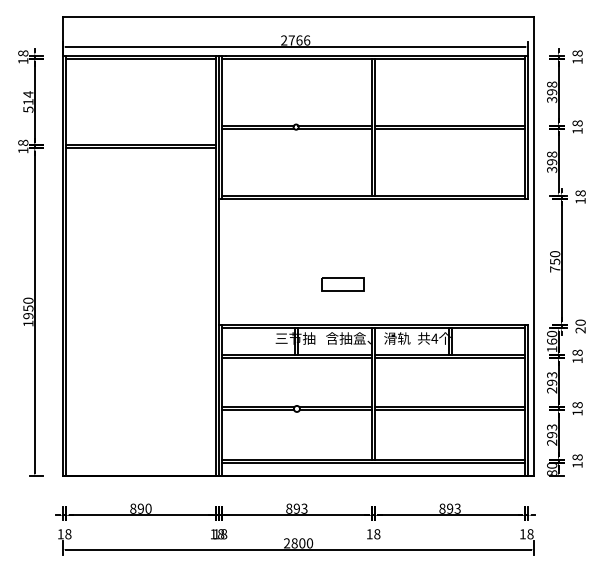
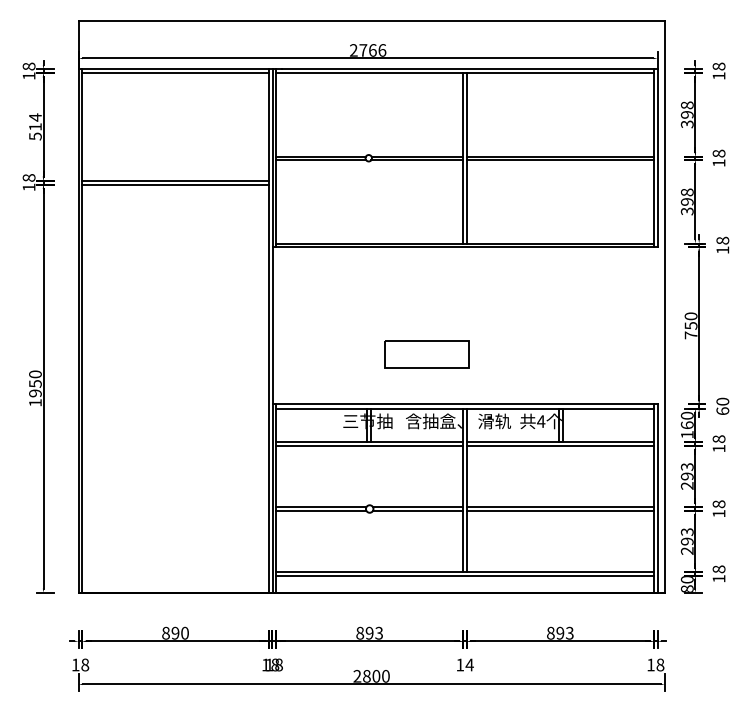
part: (342, 284) -> (426, 354), size x1.6
text: (580, 330) -> (722, 411), 20 -> 60
text: (377, 534) -> (469, 665), 18 -> 14

